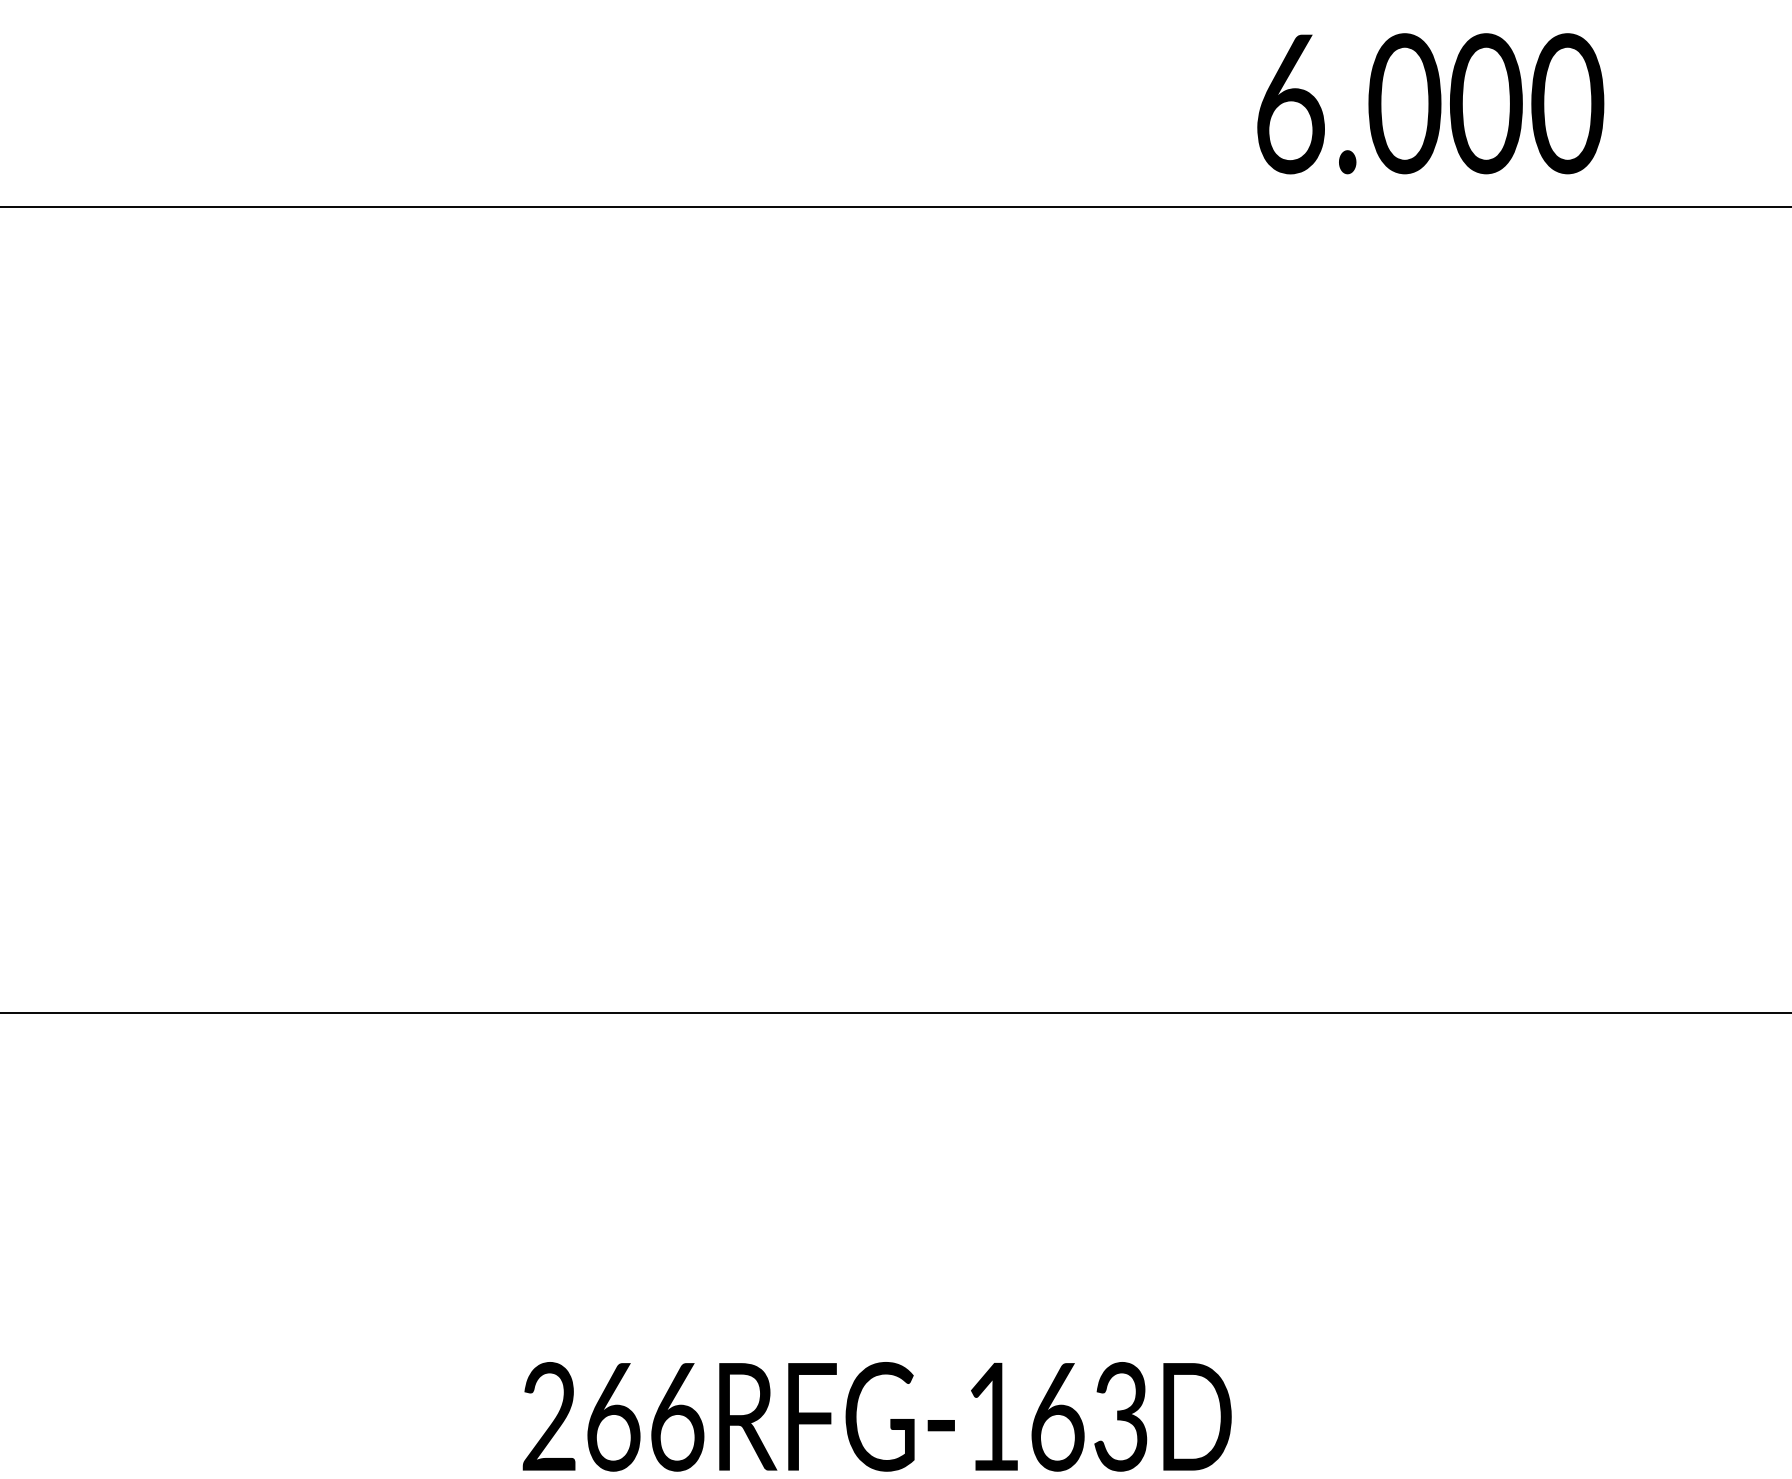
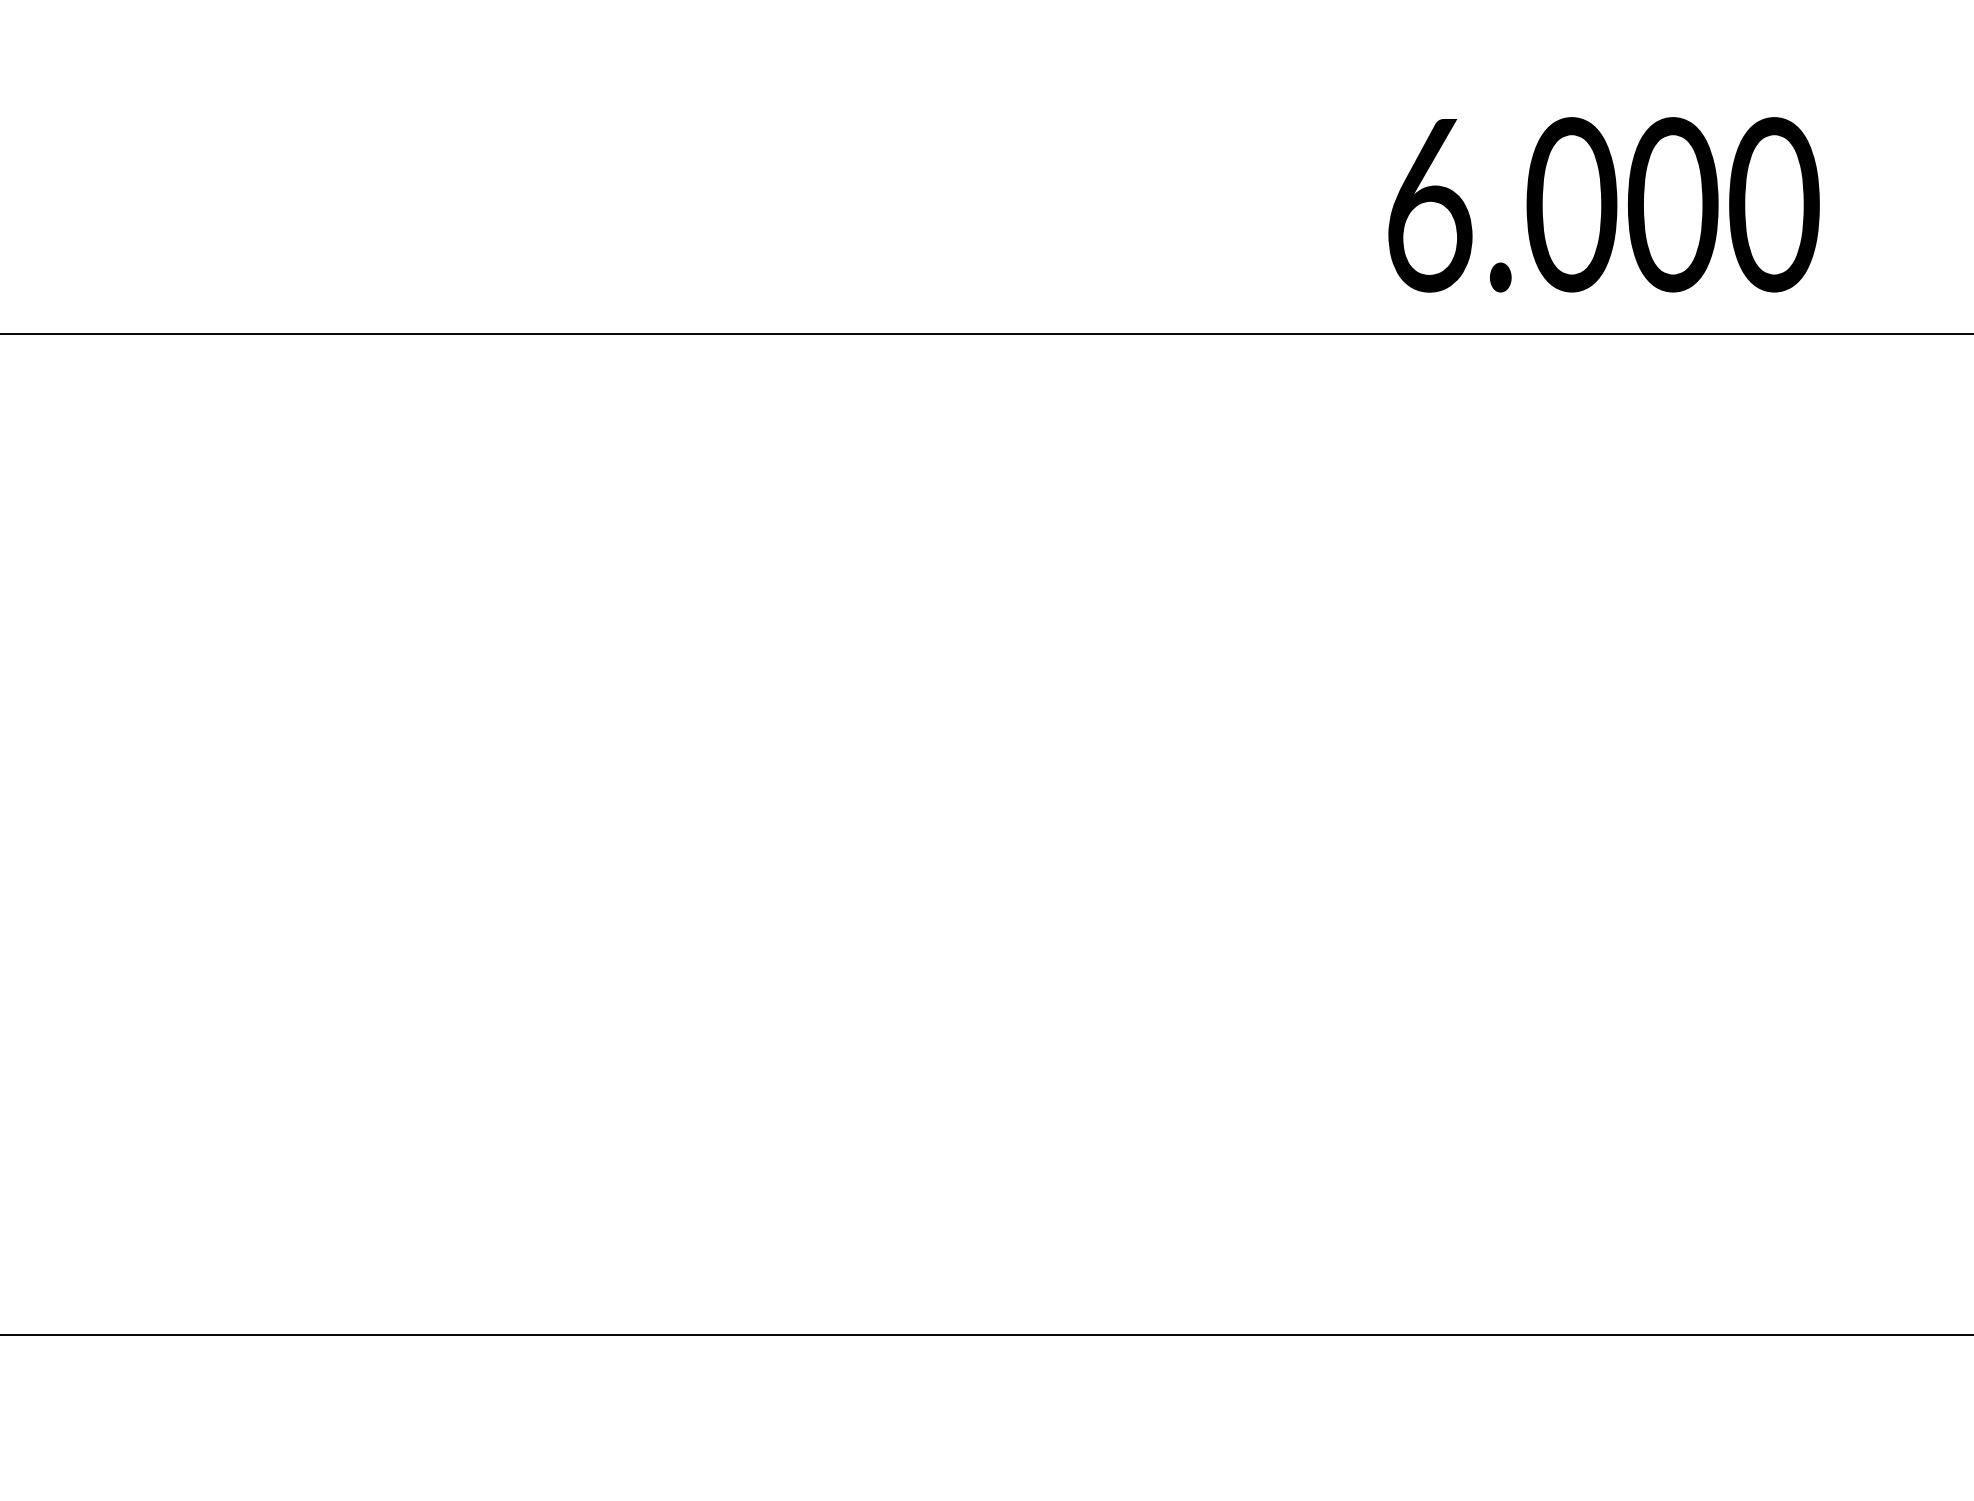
text: (1430, 103) -> (1603, 204), moved

